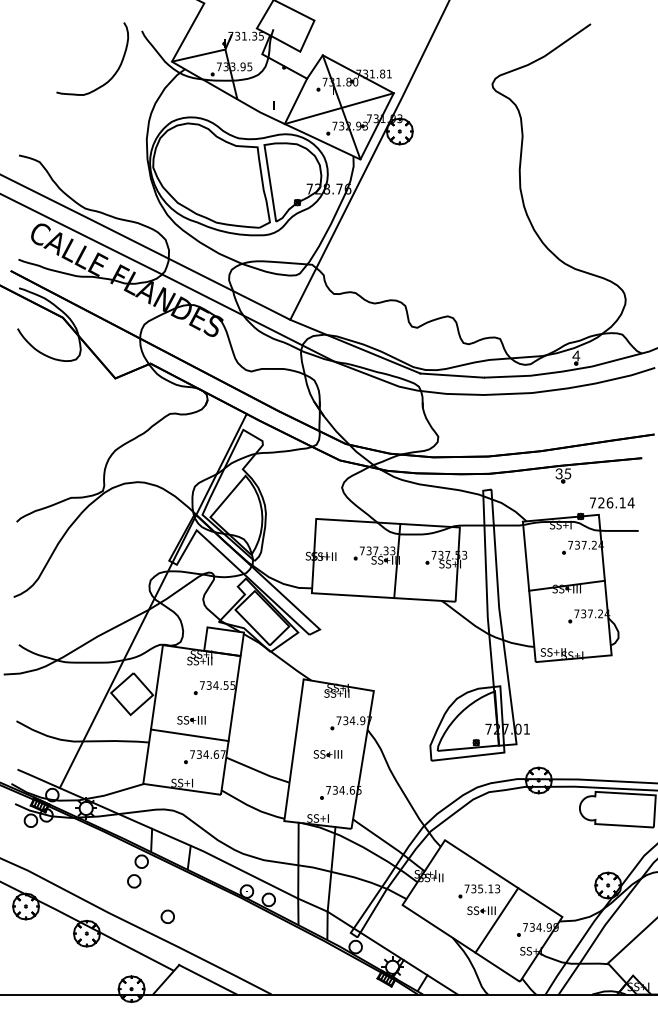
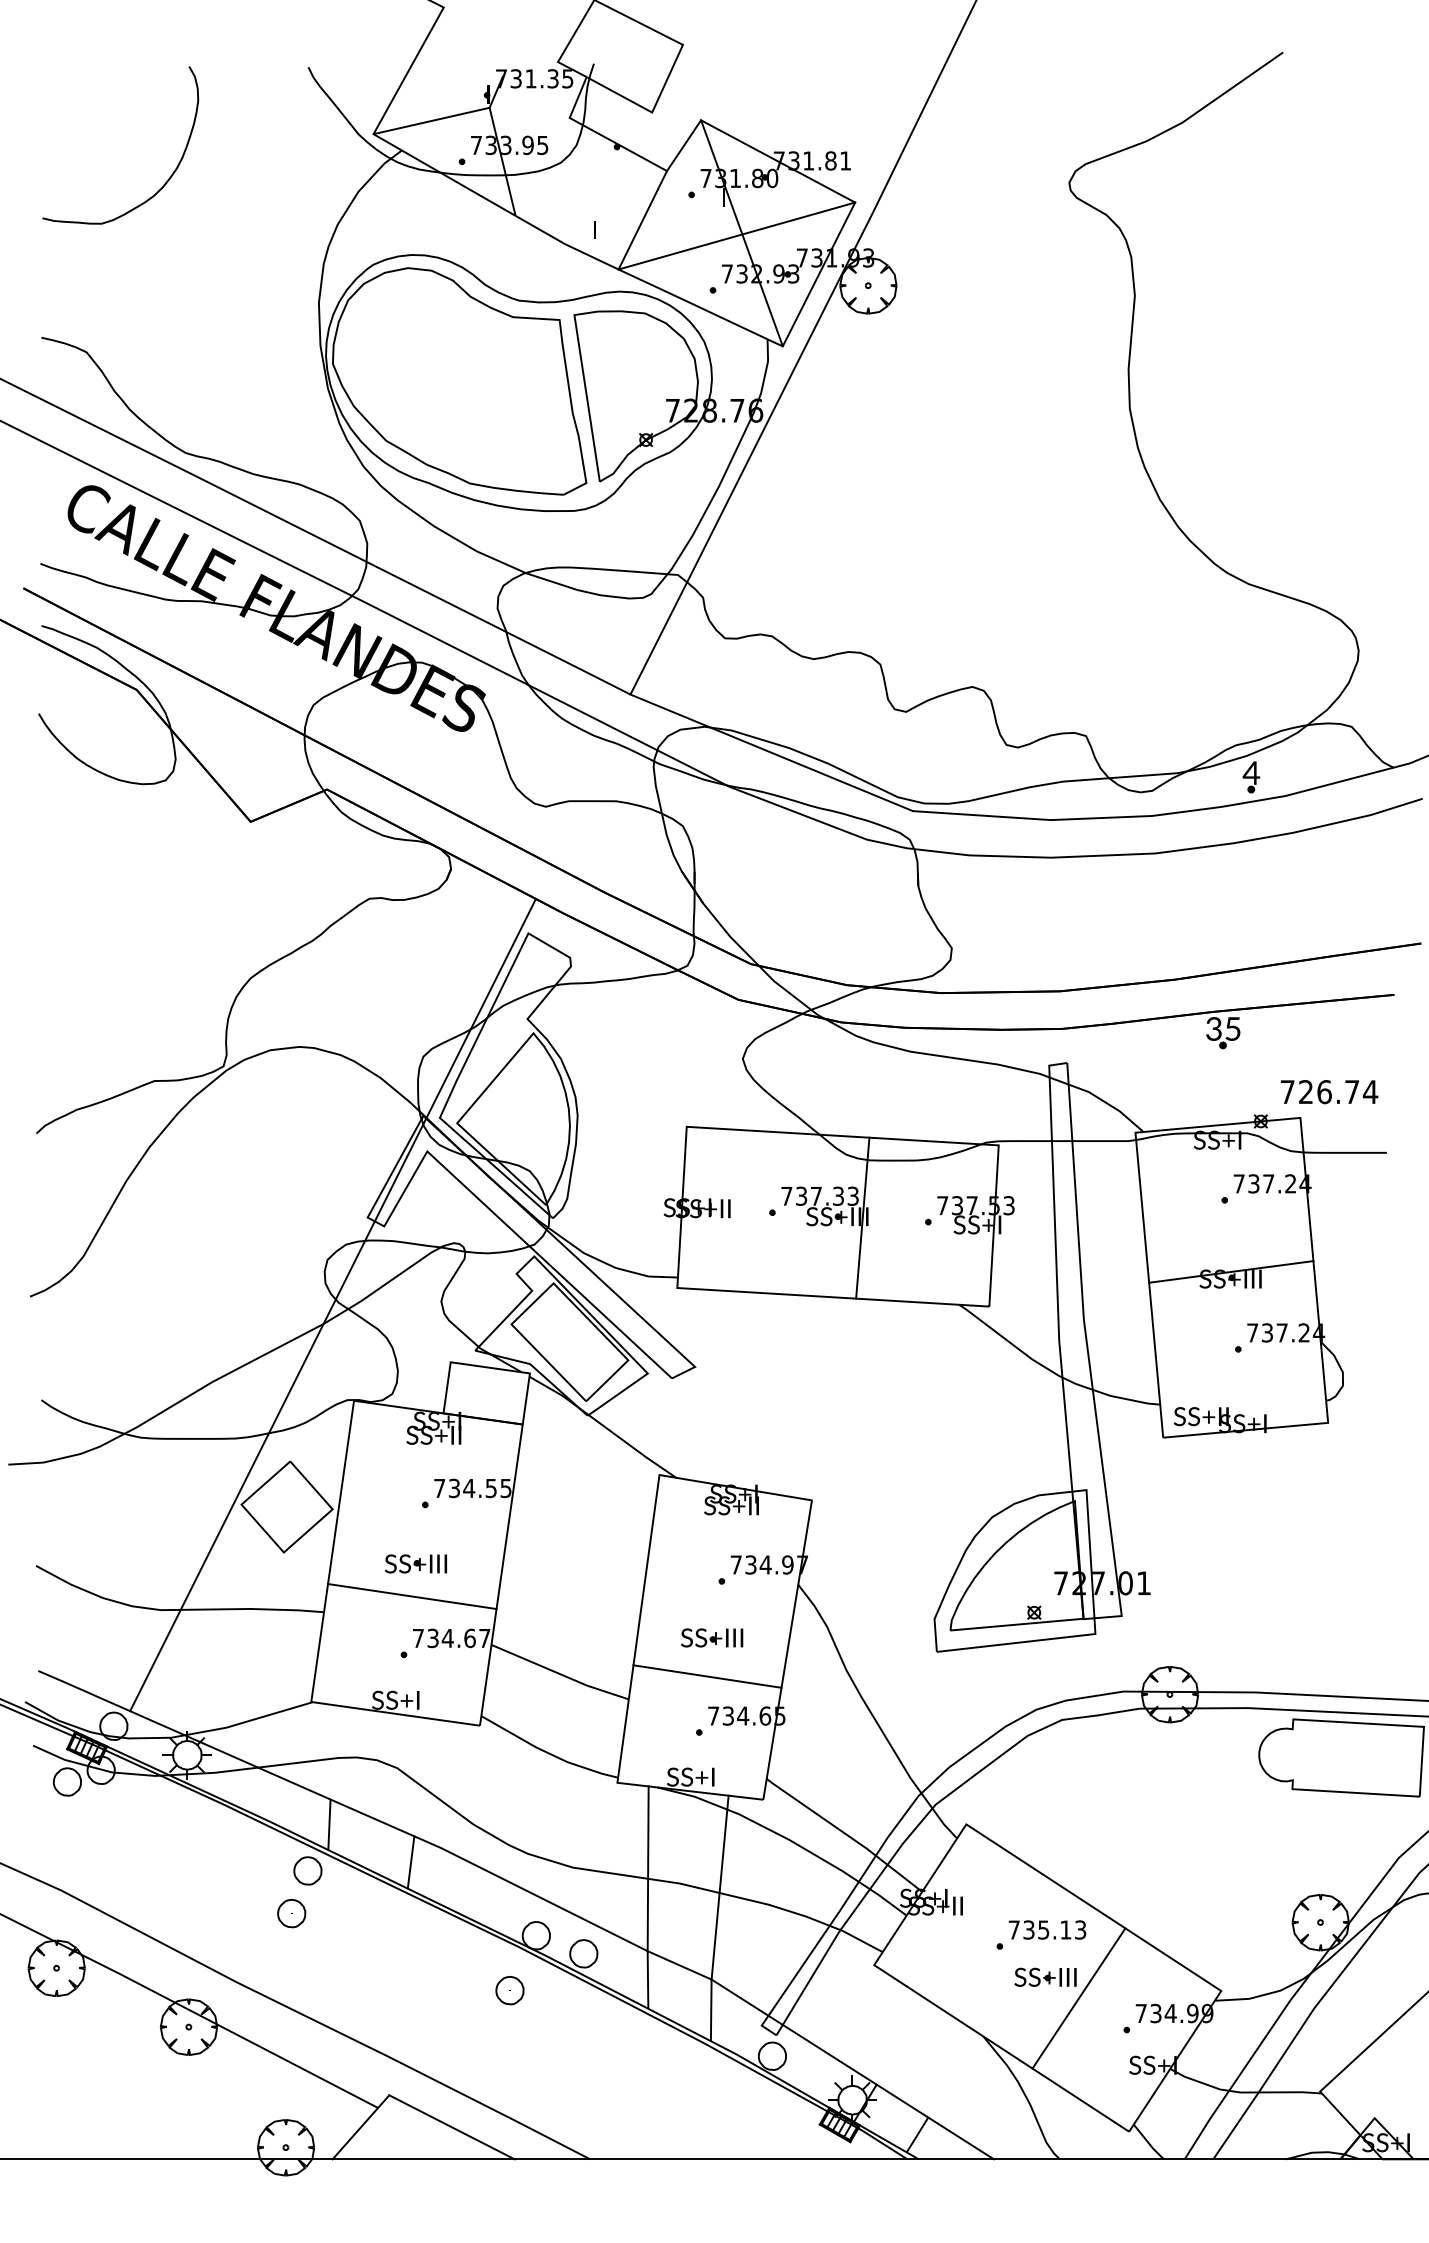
curve: (112, 75) -> (164, 181), moved
text: (622, 502) -> (1351, 1091), 726.14 -> 726.74
line: (325, 771) -> (706, 1675), added
part: (167, 916) -> (509, 1989), moved

